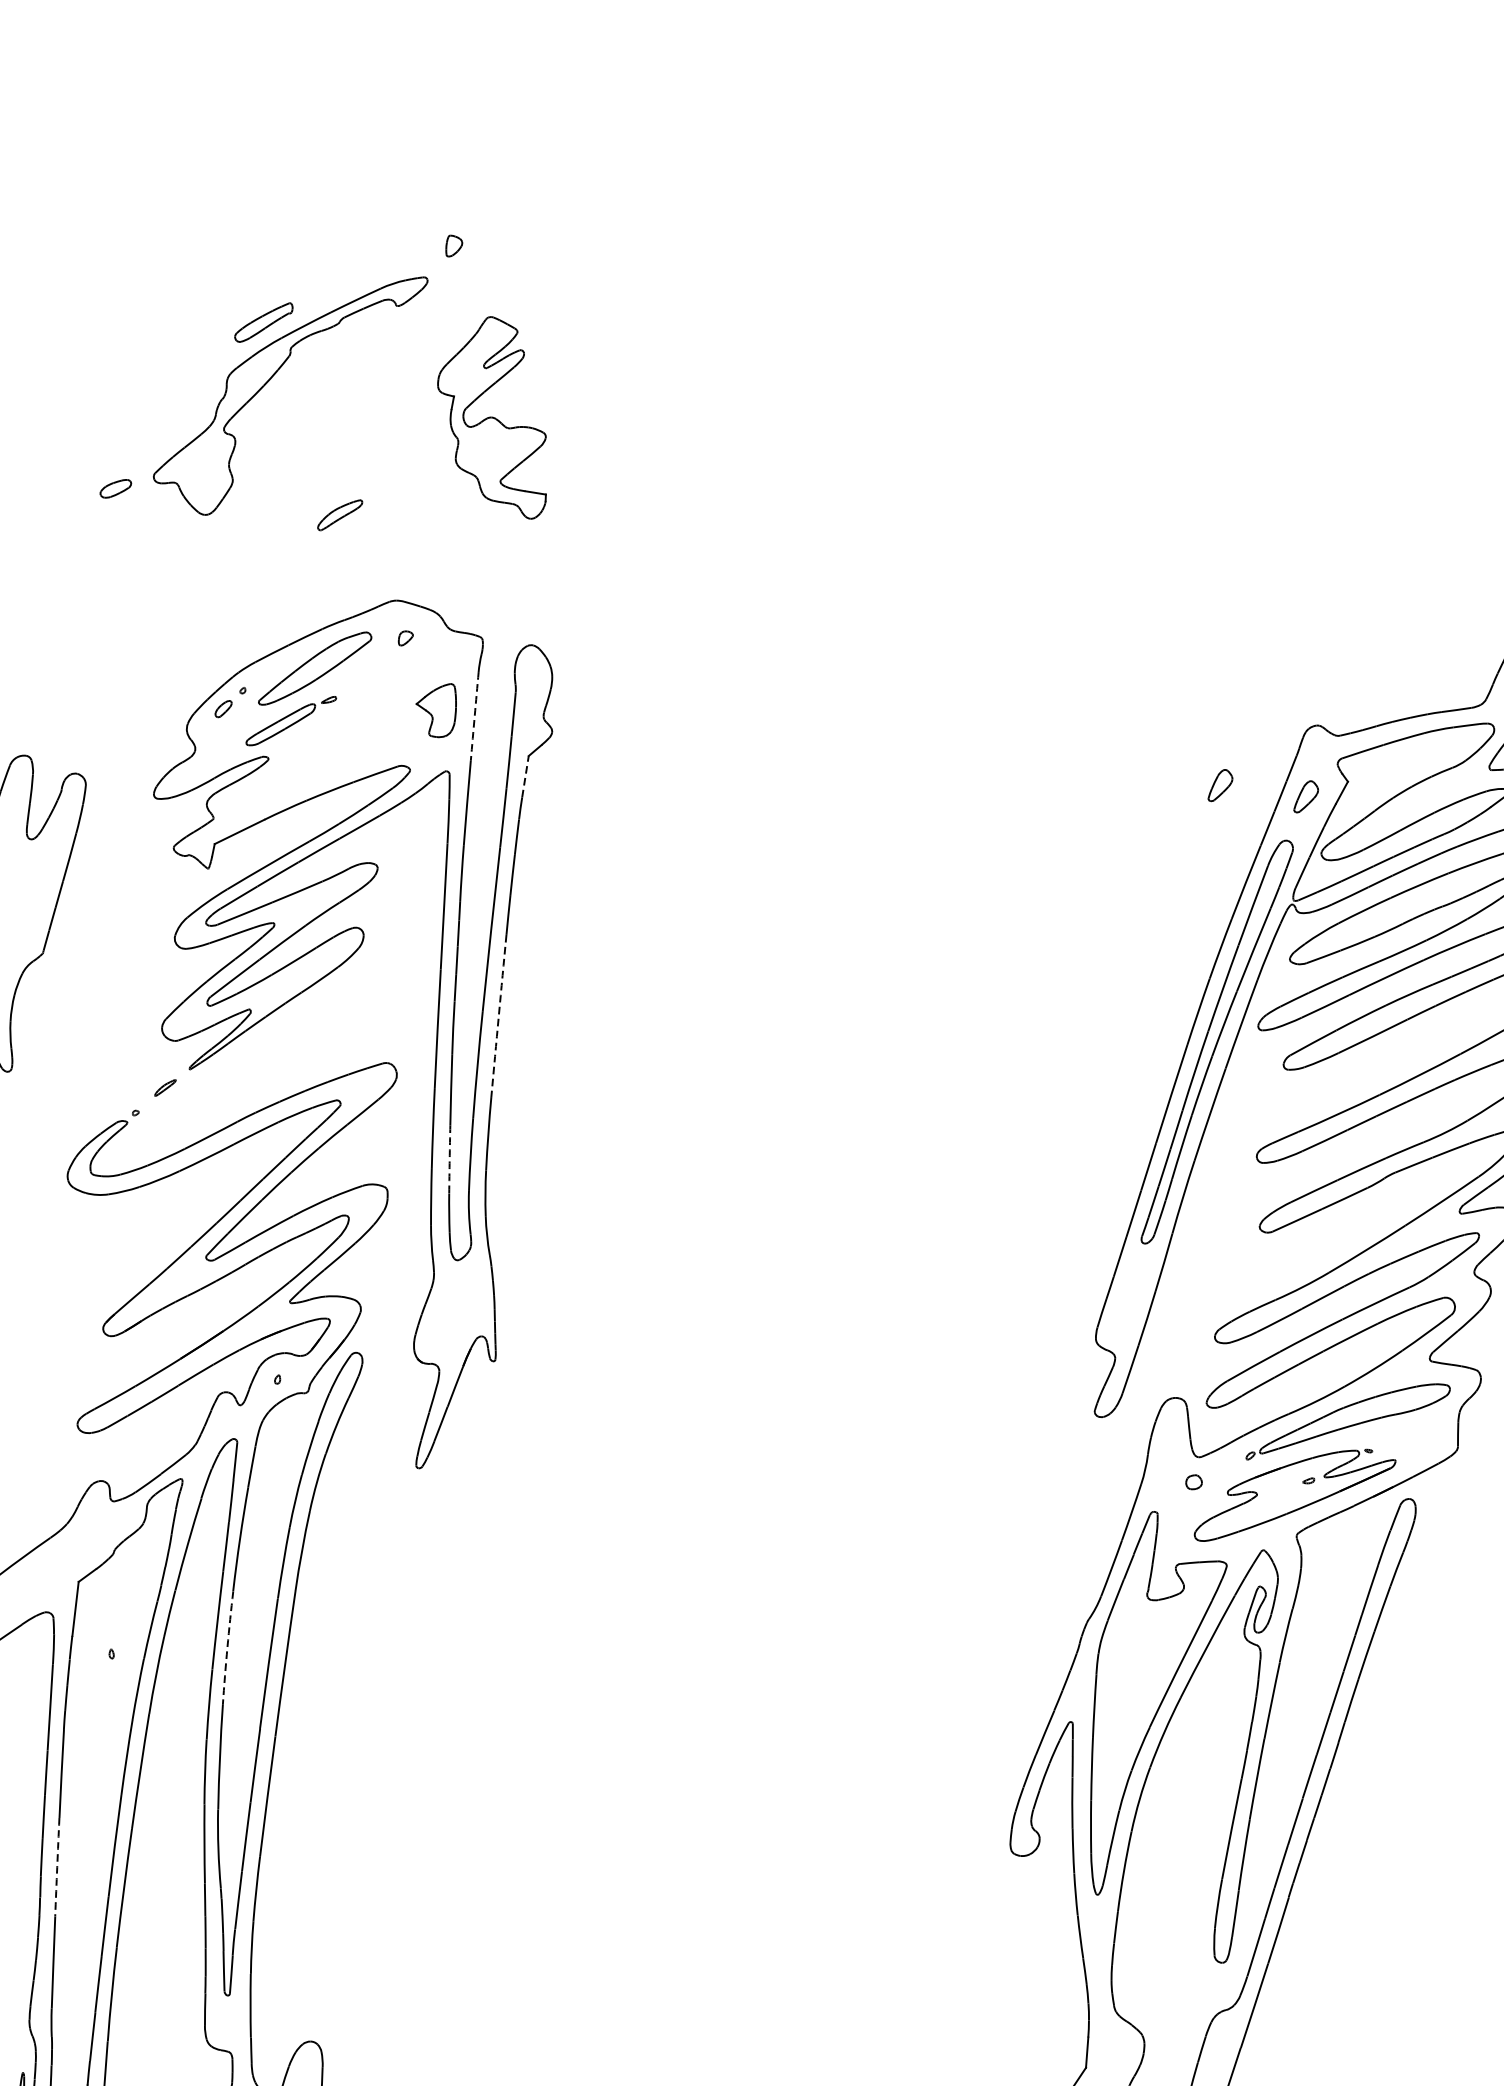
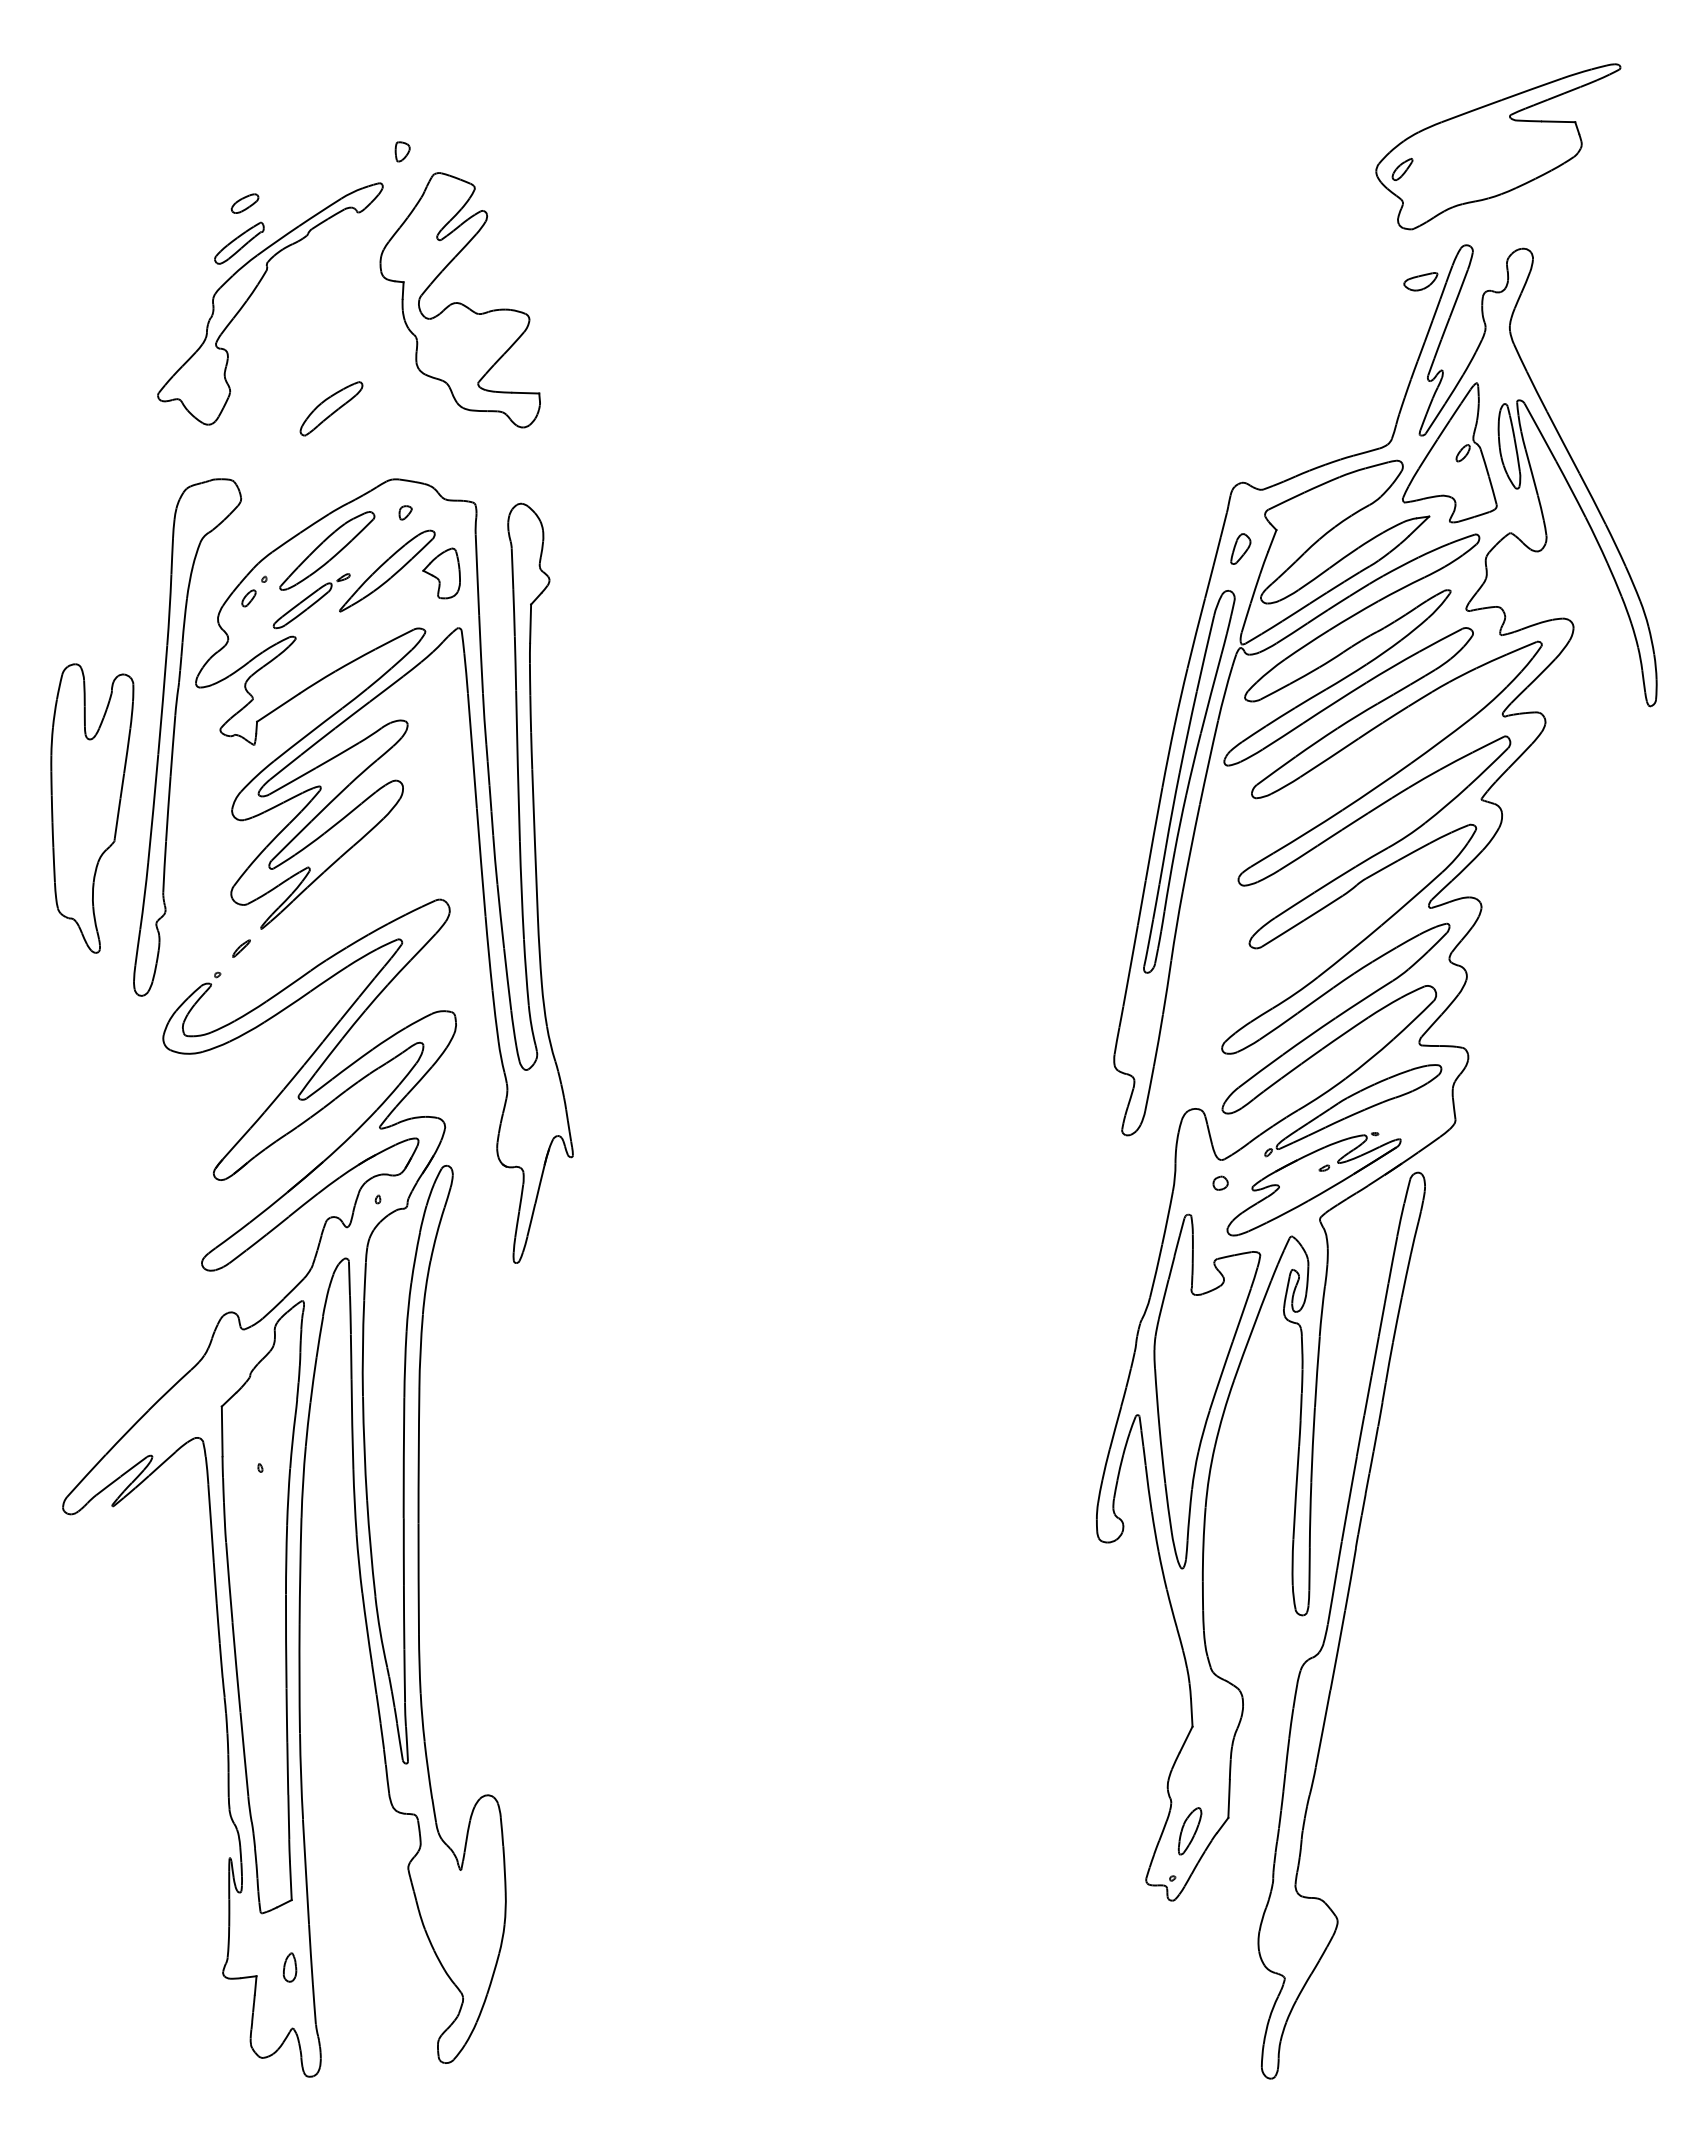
part: (494, 415) -> (459, 300), size x1.43
part: (115, 488) -> (244, 203), moved
part: (340, 514) -> (331, 408), size x1.67
part: (377, 698) -> (387, 570), added
arc: (474, 716) -> (477, 575), dashed -> solid
line: (525, 776) -> (530, 623), dashed -> solid
part: (1220, 785) -> (1161, 548), removed
part: (122, 849) -> (174, 737), added
arc: (499, 1015) -> (535, 843), dashed -> solid
arc: (449, 1159) -> (507, 979), dashed -> solid
arc: (227, 1647) -> (364, 1448), dashed -> solid
arc: (57, 1867) -> (236, 1667), dashed -> solid

